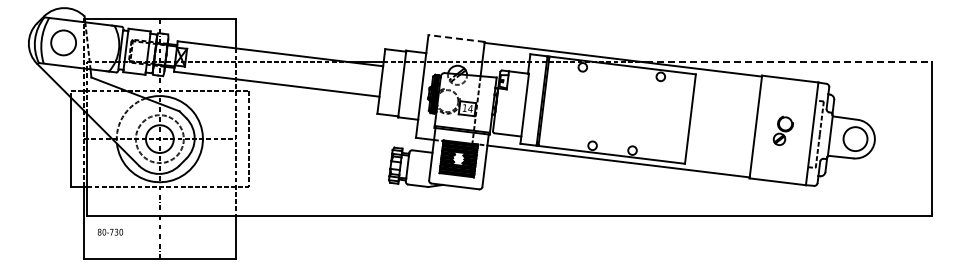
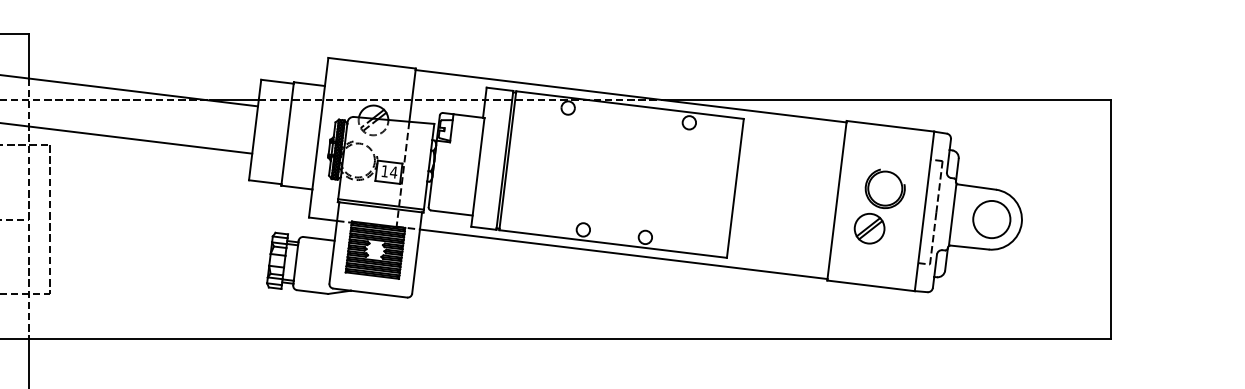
line: (456, 38) -> (371, 63), dashed -> solid
line: (789, 62) -> (889, 100), dashed -> solid
part: (783, 130) -> (879, 206), size x1.67

